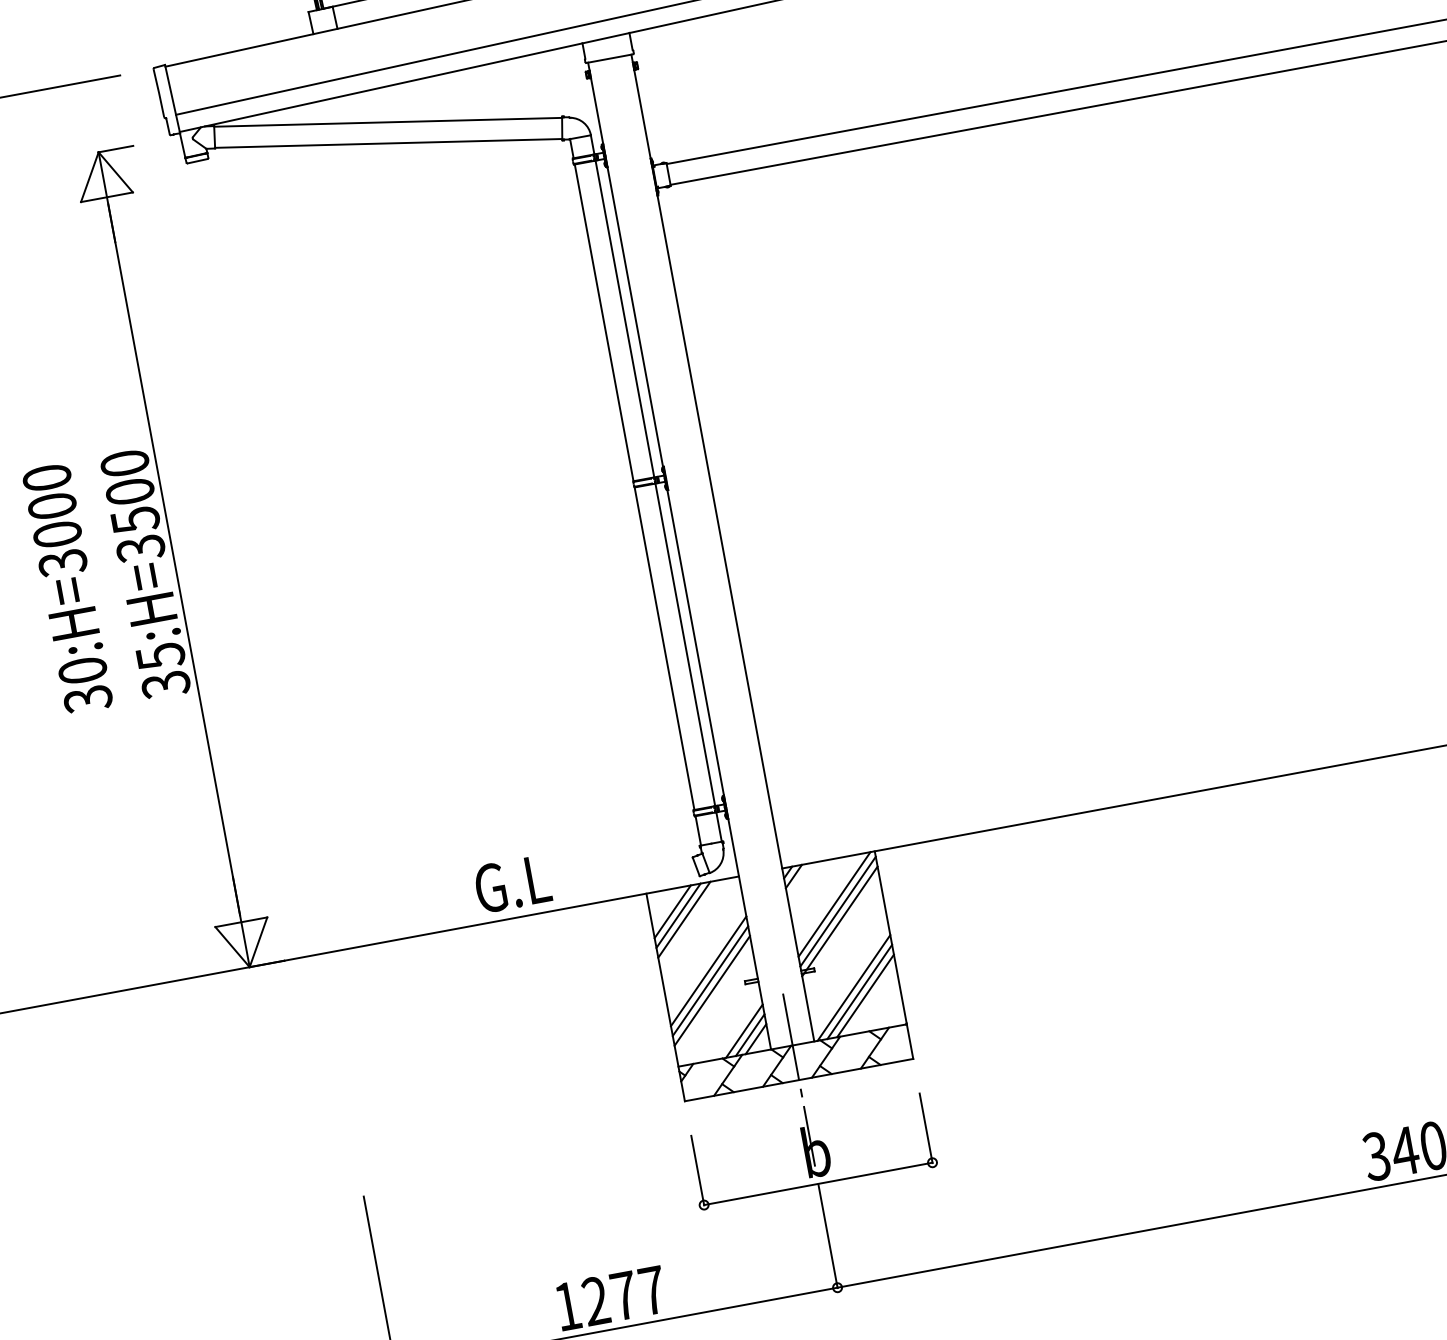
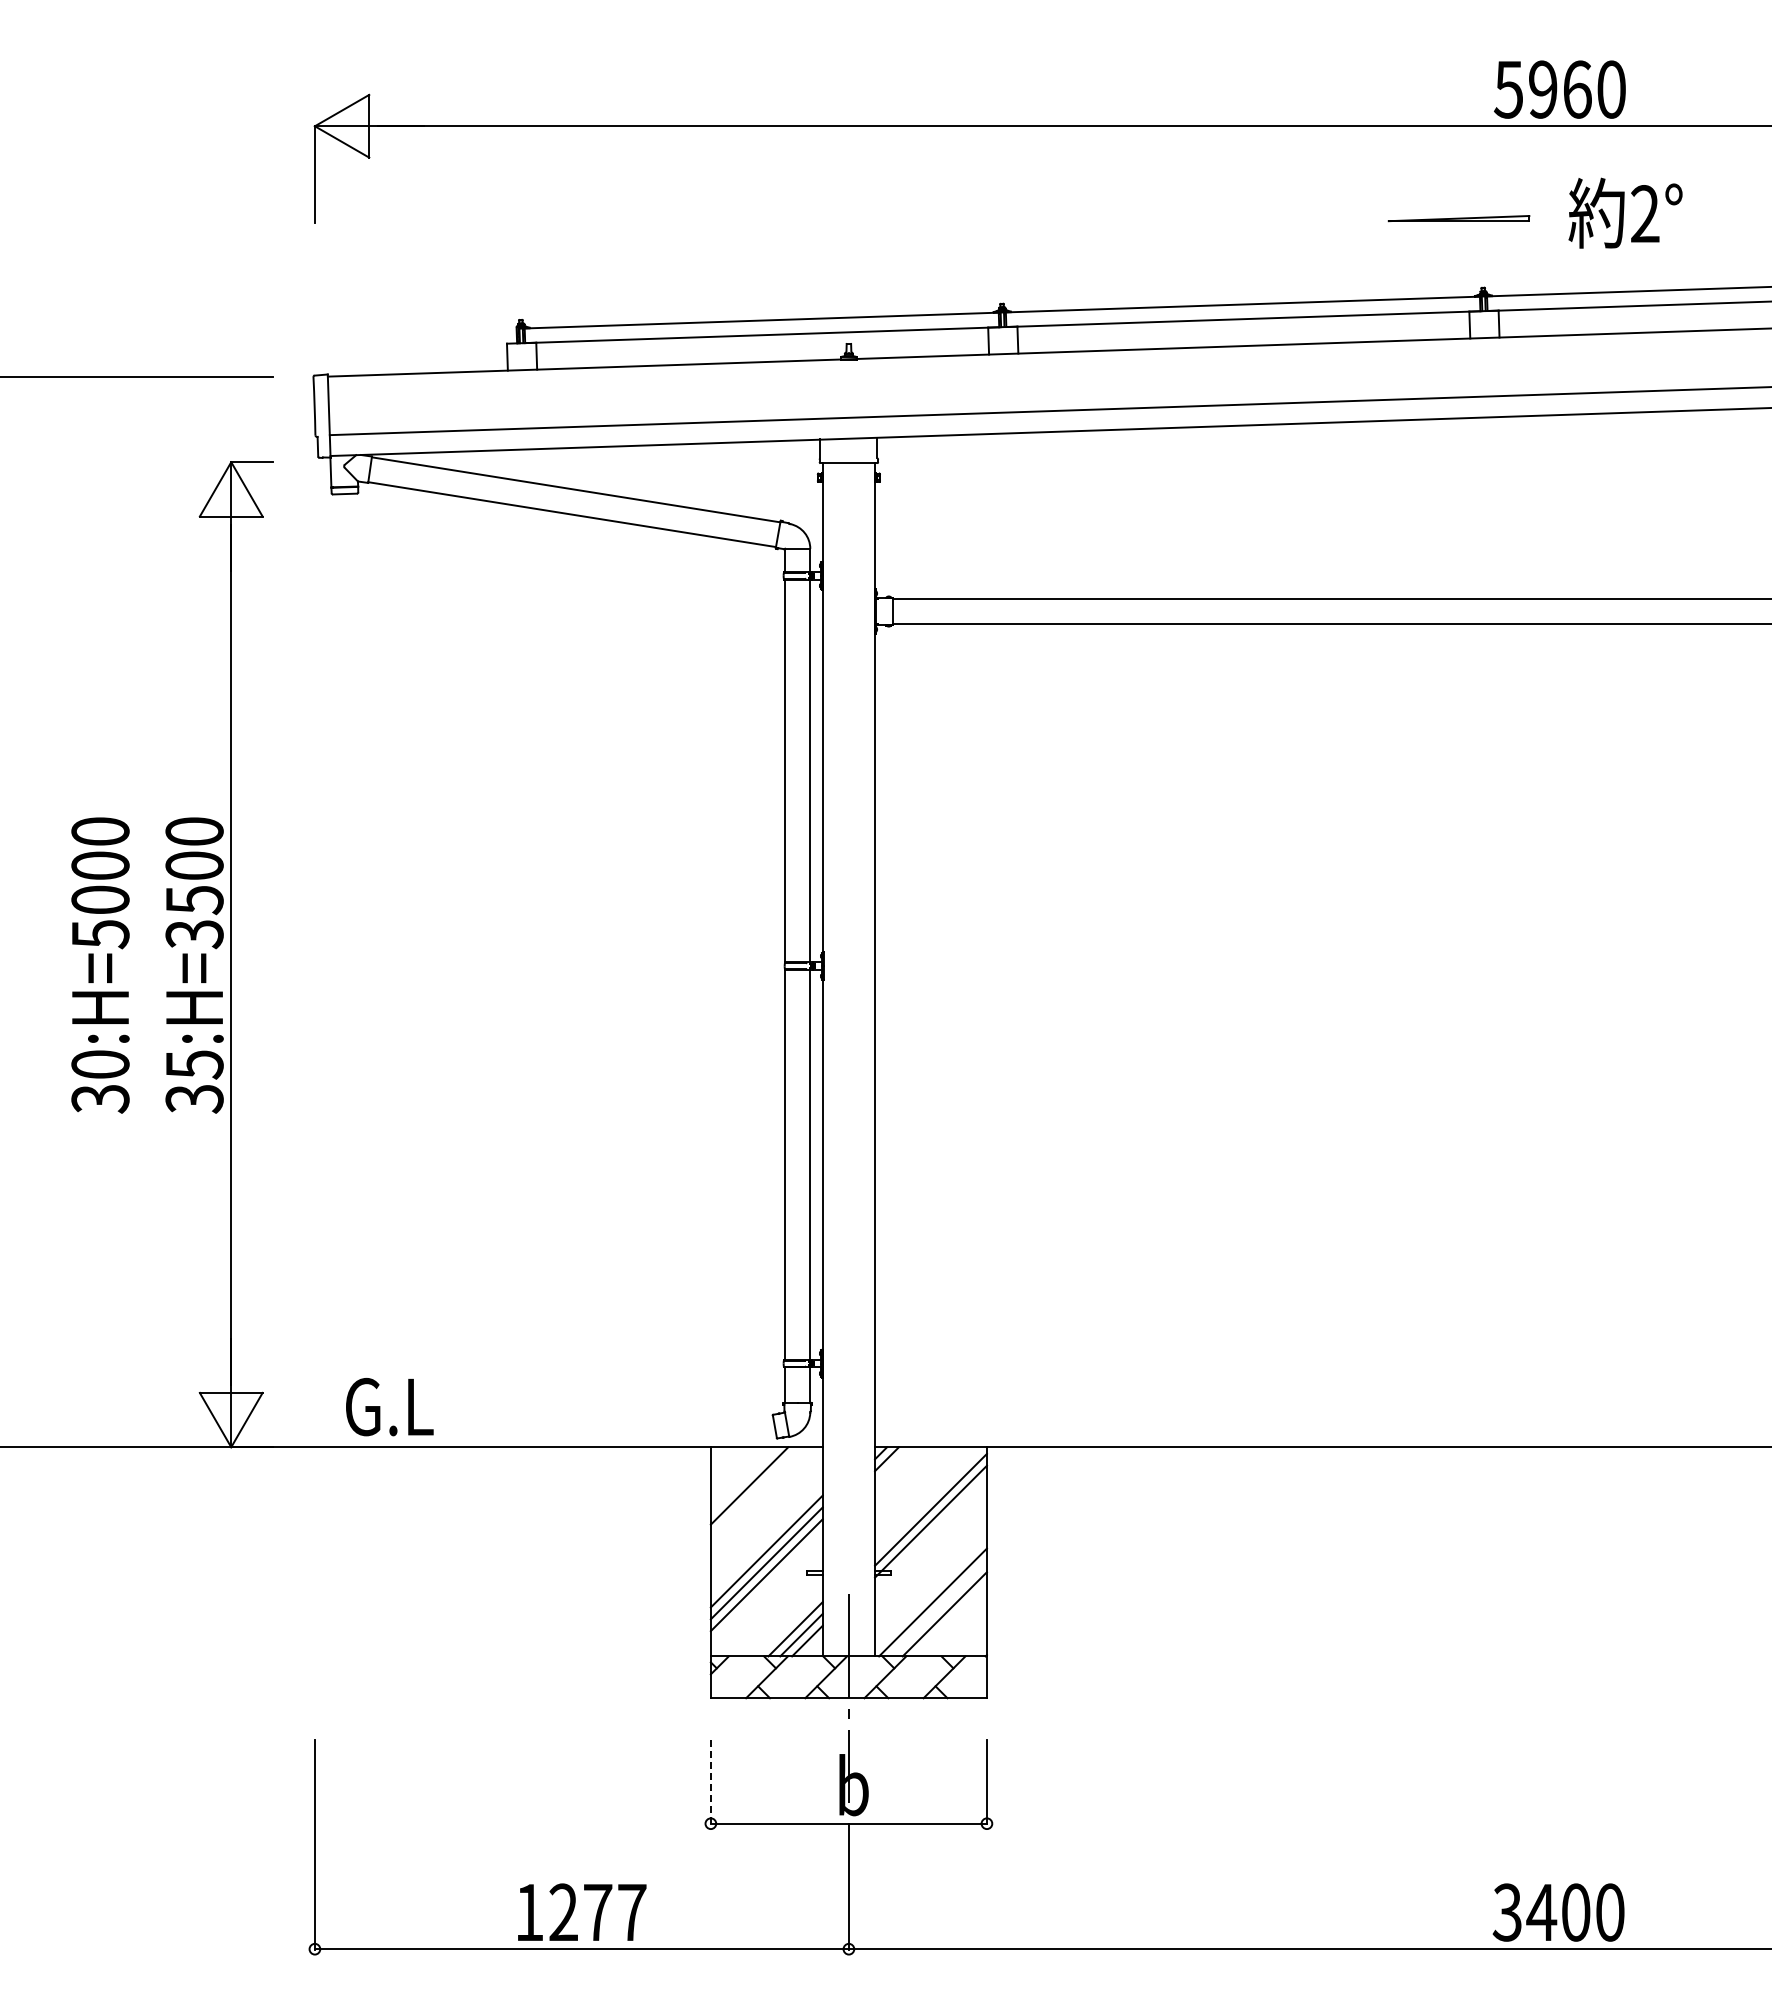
text: (62, 563) -> (100, 934), 30:H=3000 -> 30:H=5000
text: (512, 884) -> (389, 1407), moved
line: (834, 904) -> (928, 1500), removed
line: (672, 912) -> (737, 1474), removed
line: (678, 915) -> (743, 1479), removed
line: (859, 992) -> (938, 1608), removed
line: (697, 1171) -> (710, 1782), solid -> dashed

